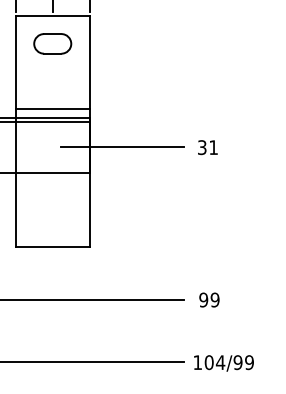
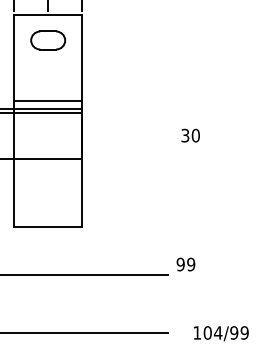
line: (122, 147) -> (112, 135), removed
text: (213, 147) -> (195, 135), 31 -> 30
text: (208, 299) -> (185, 264), moved
text: (224, 363) -> (221, 333), moved

